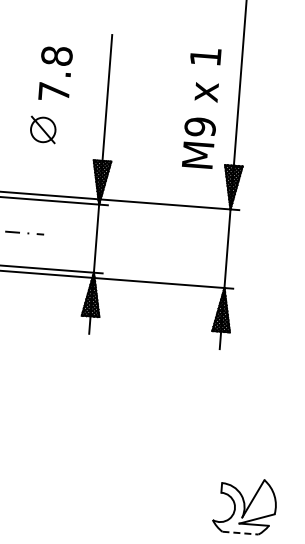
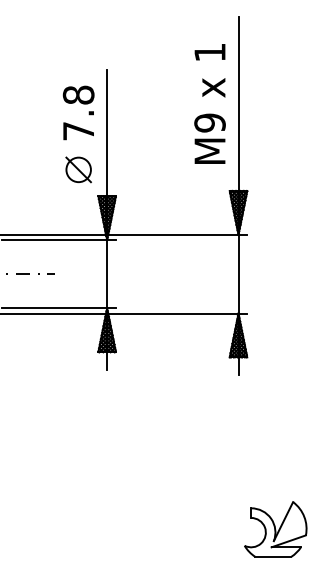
text: (55, 73) -> (78, 112), moved
text: (201, 107) -> (209, 103), moved
part: (43, 129) -> (78, 169), moved
line: (240, 532) -> (273, 556), dashed -> solid

